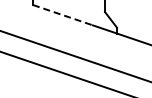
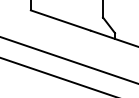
line: (62, 15) -> (60, 20), dashed -> solid

